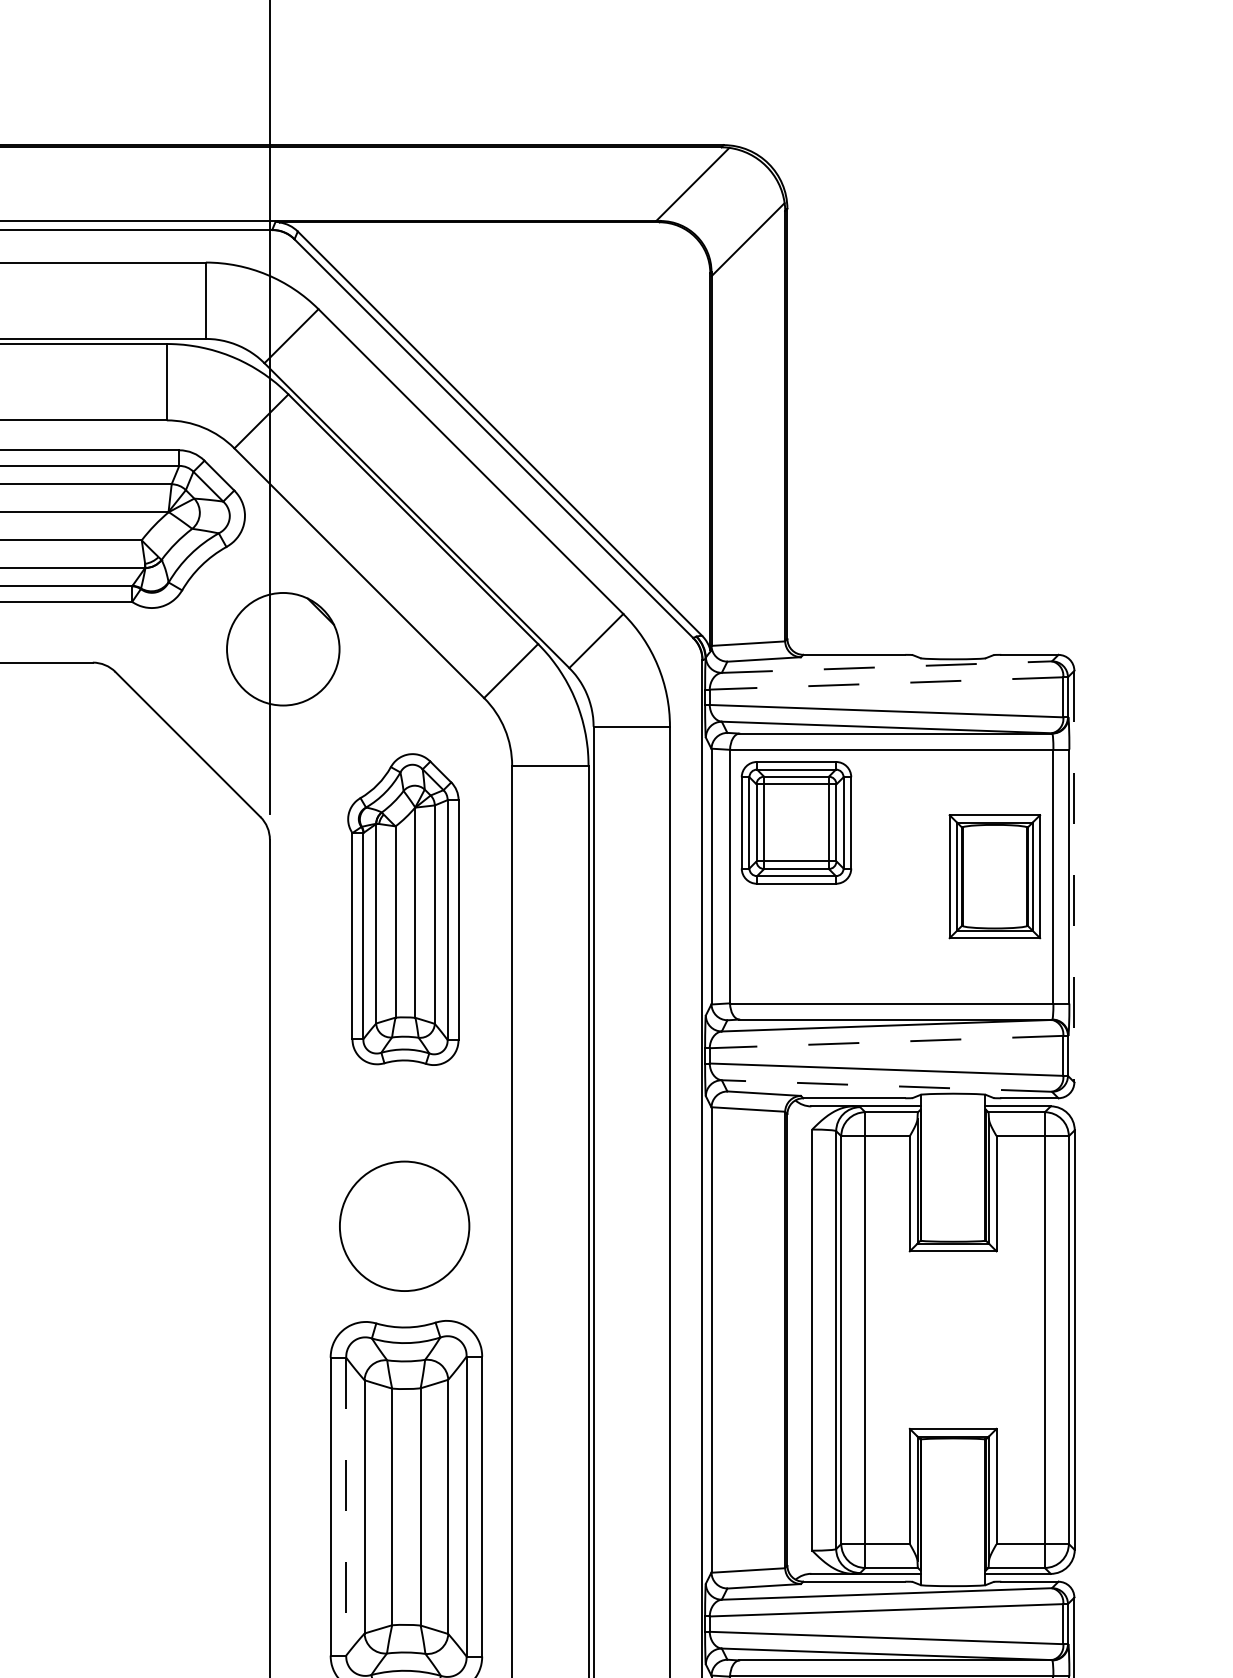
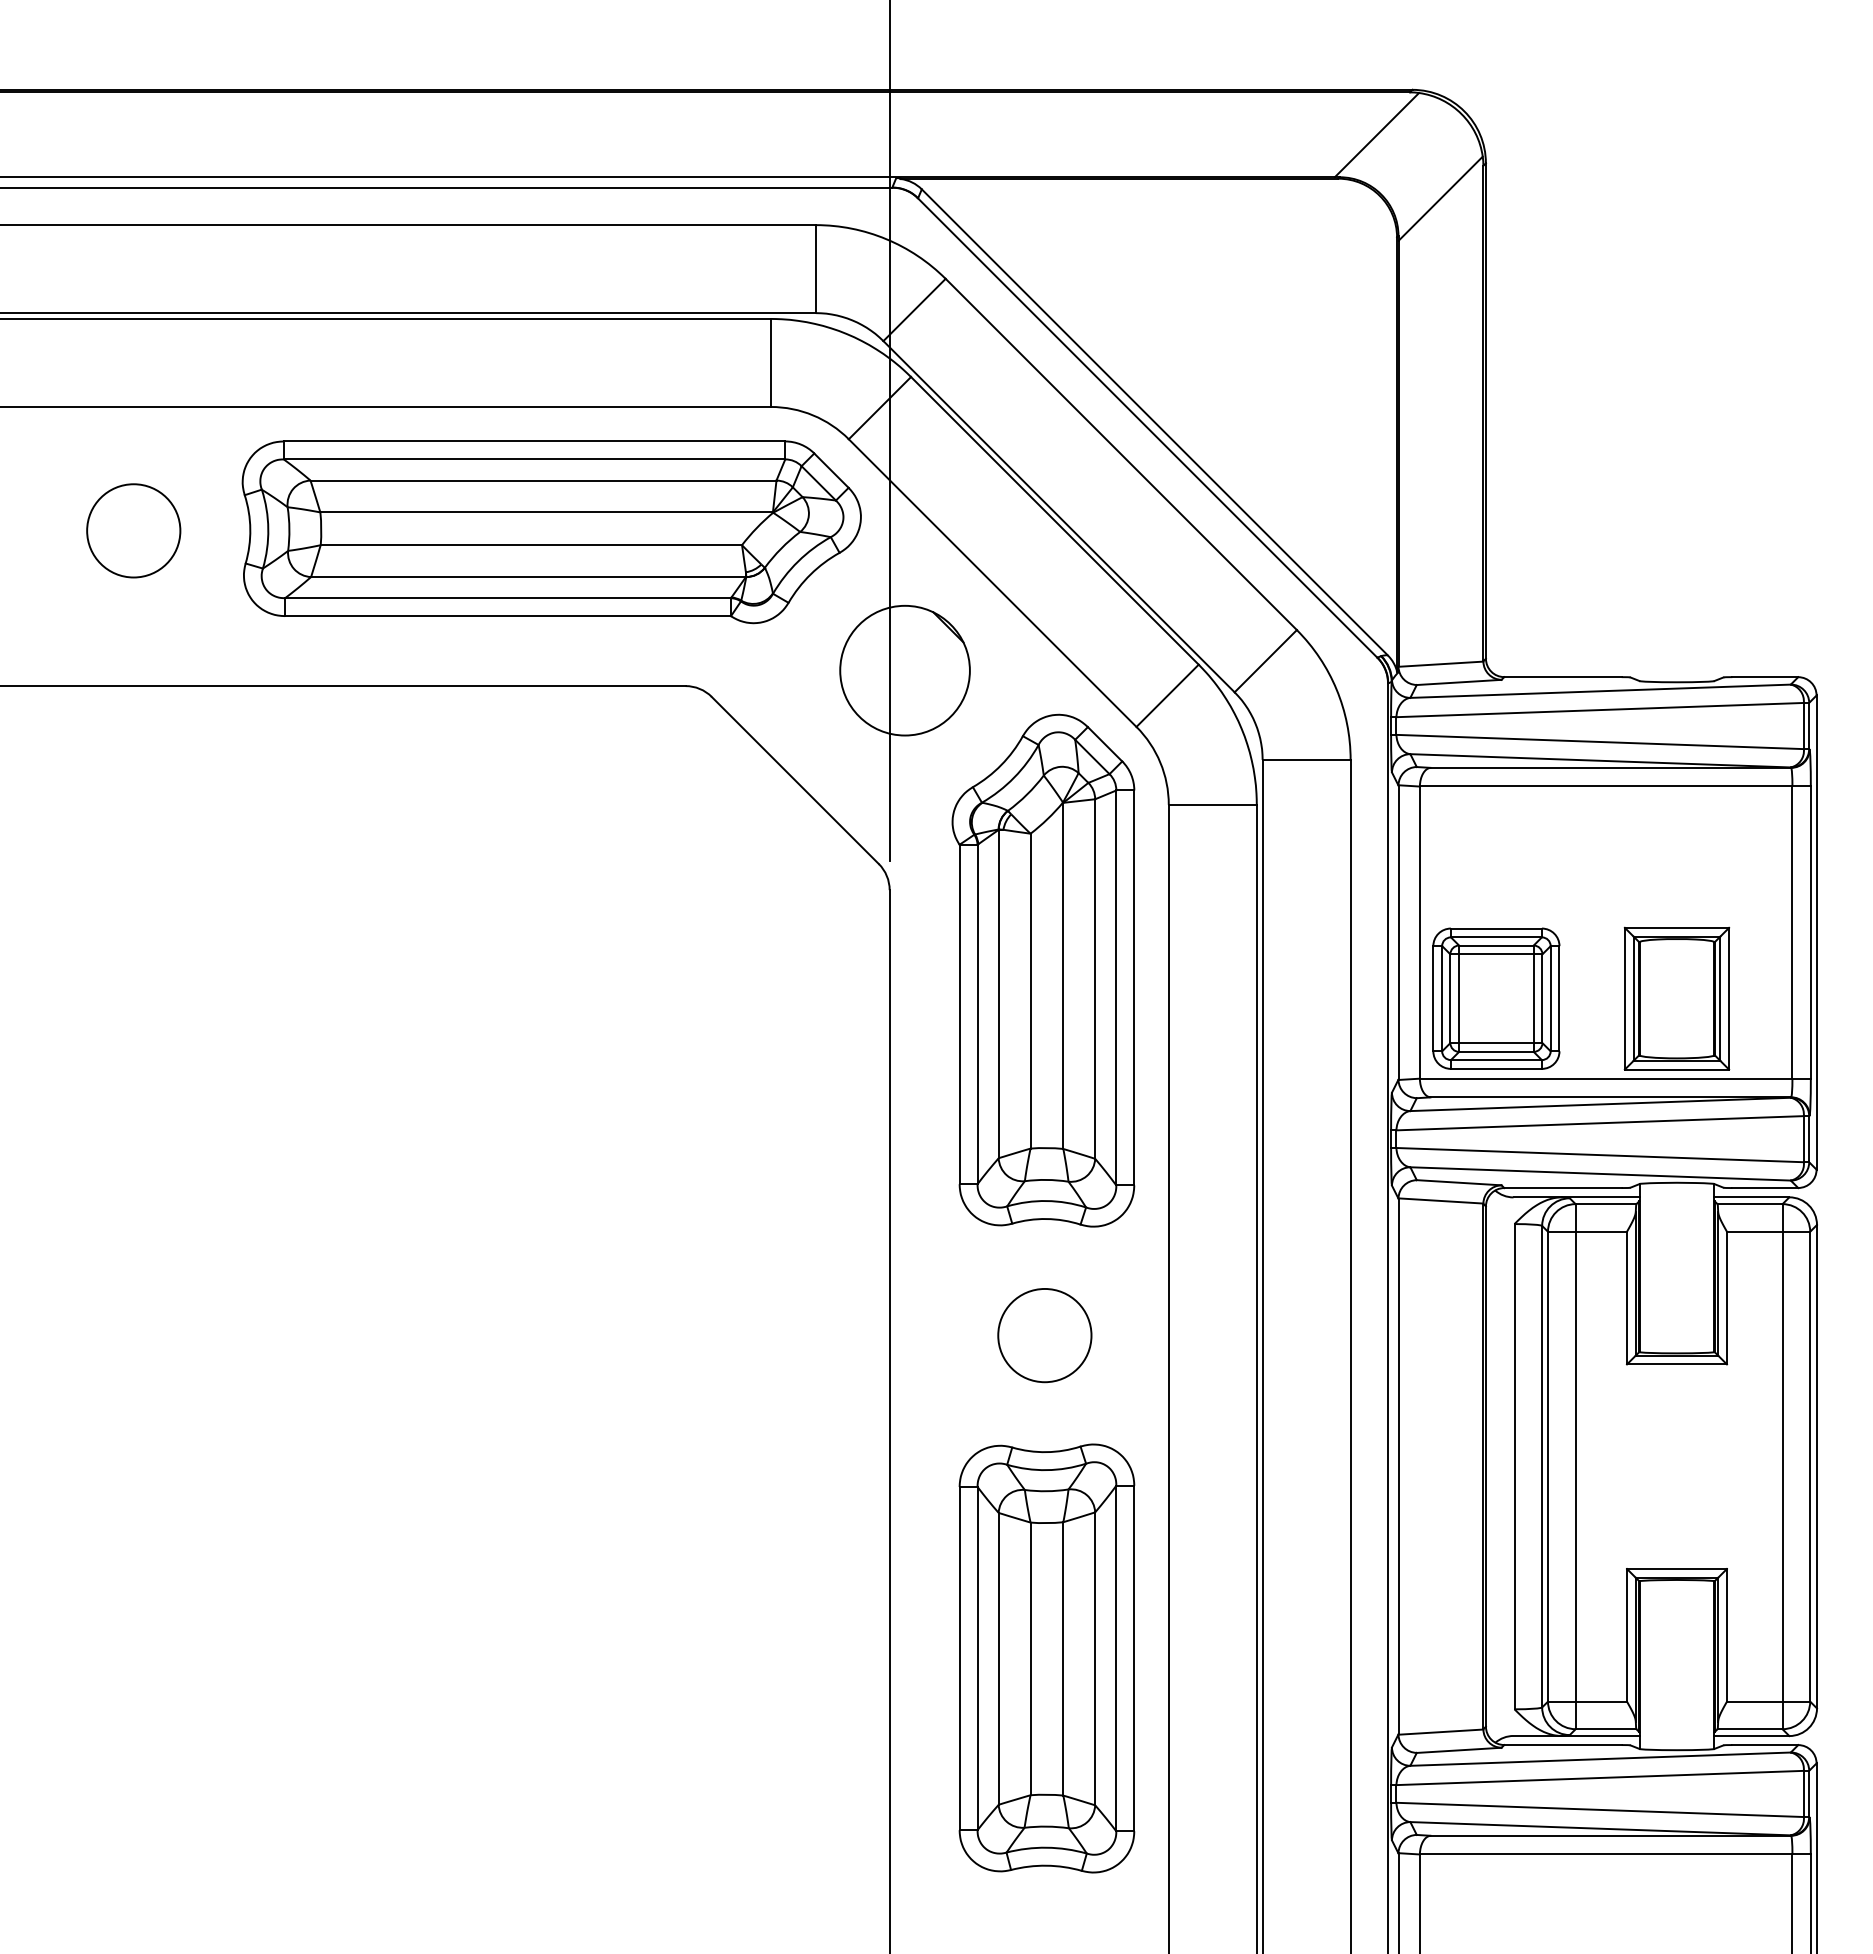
line: (887, 667) -> (1601, 691), dashed -> solid
line: (886, 683) -> (1600, 710), dashed -> solid
part: (796, 822) -> (1496, 998), moved
part: (994, 876) -> (1676, 998), moved
line: (1074, 877) -> (1816, 933), dashed -> solid
part: (403, 909) -> (1043, 970), size x1.43
line: (886, 1042) -> (1600, 1123), dashed -> solid
line: (886, 1085) -> (1600, 1173), dashed -> solid
circle: (404, 1226) -> (1044, 1335), size x0.62
line: (346, 1506) -> (977, 1658), dashed -> solid

